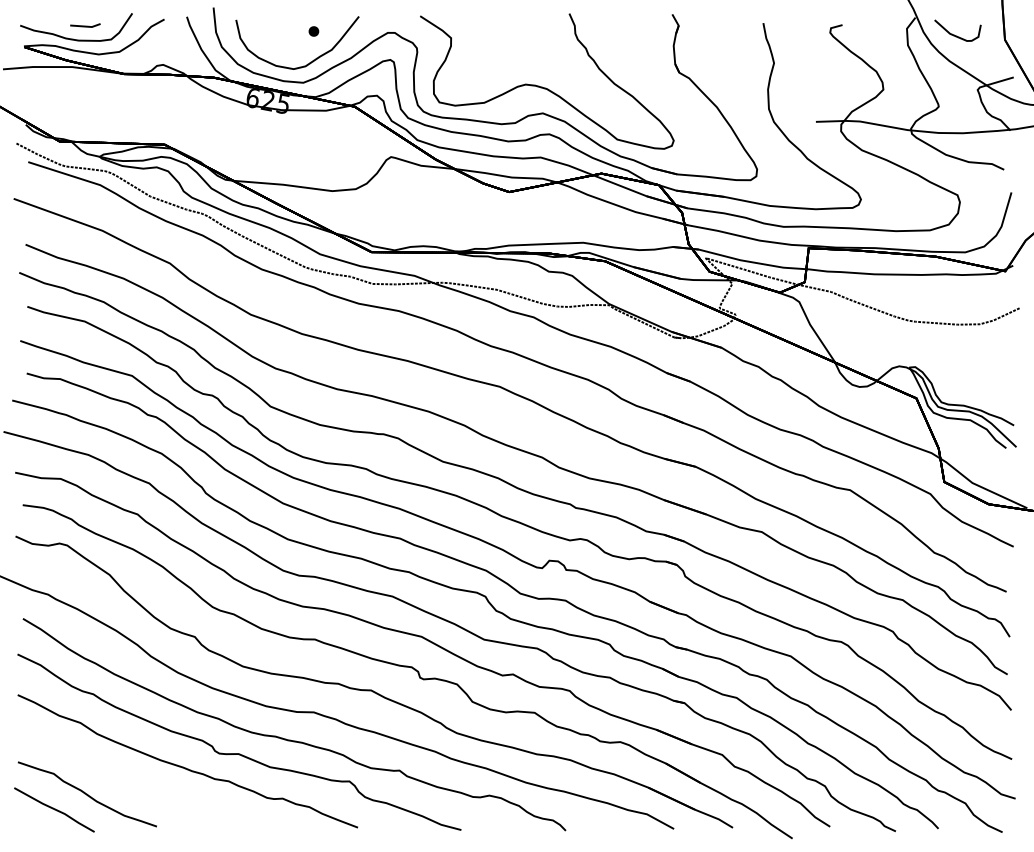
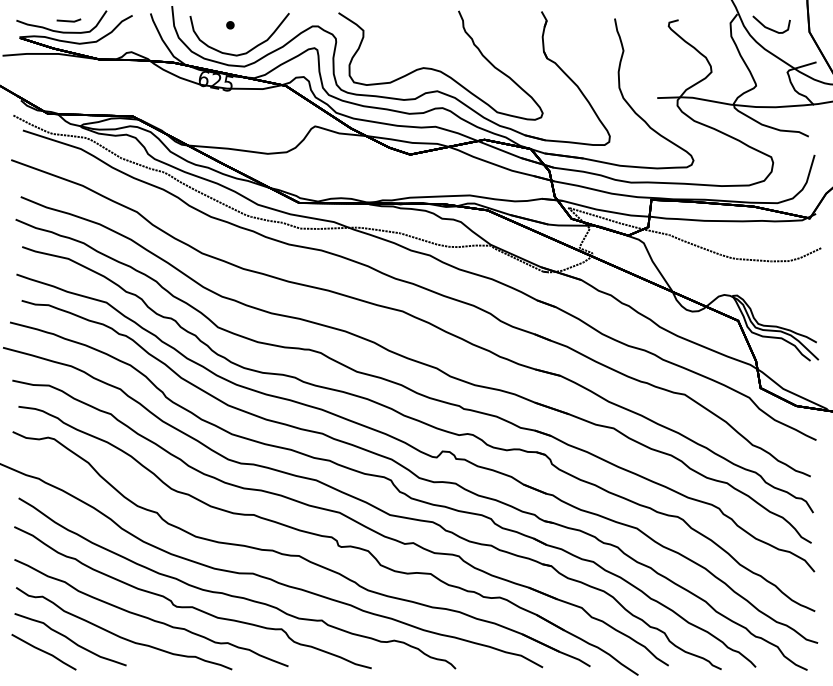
part: (313, 31) -> (230, 25), moved
part: (150, 790) -> (121, 636), added

